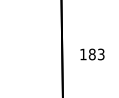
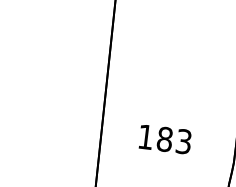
text: (92, 54) -> (165, 139), moved

